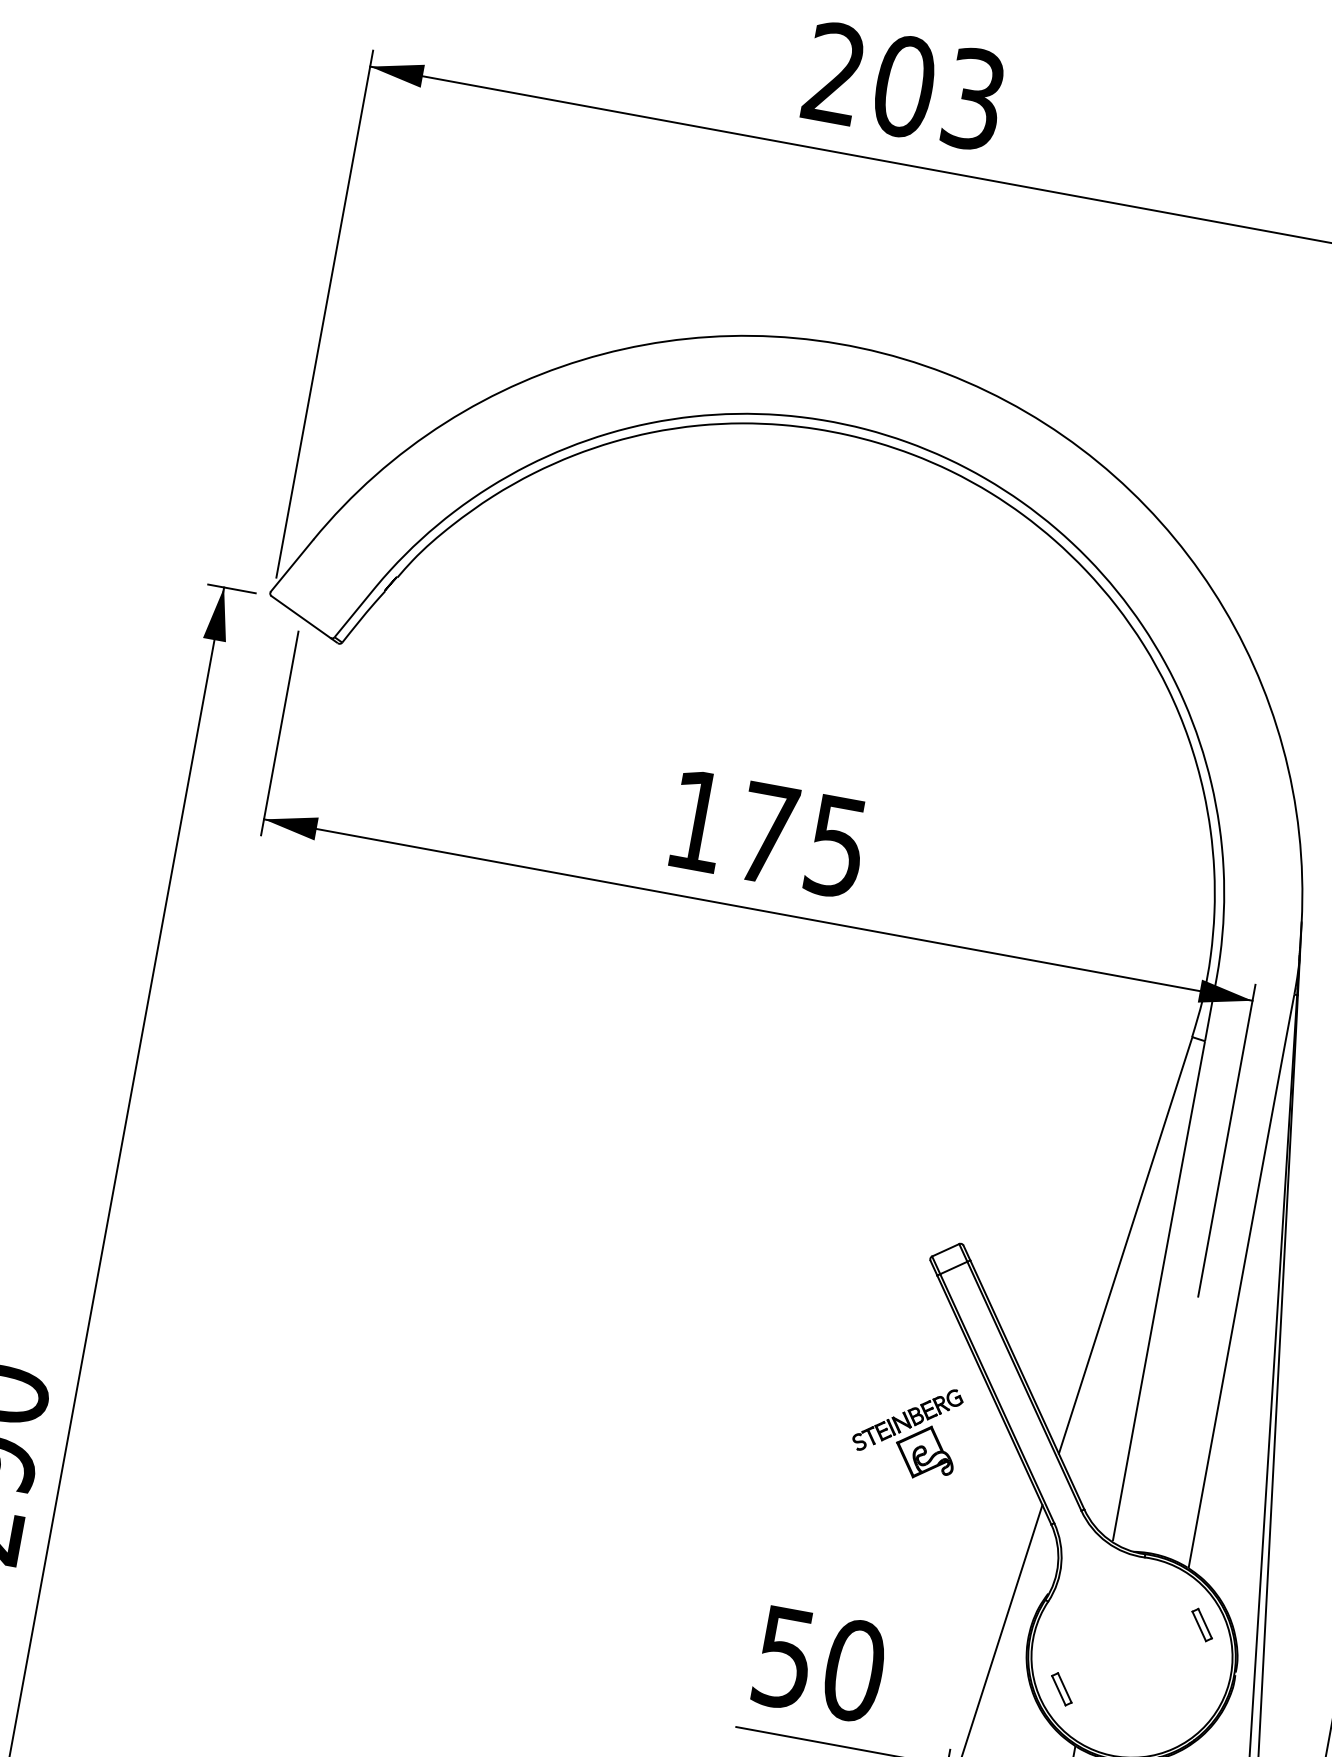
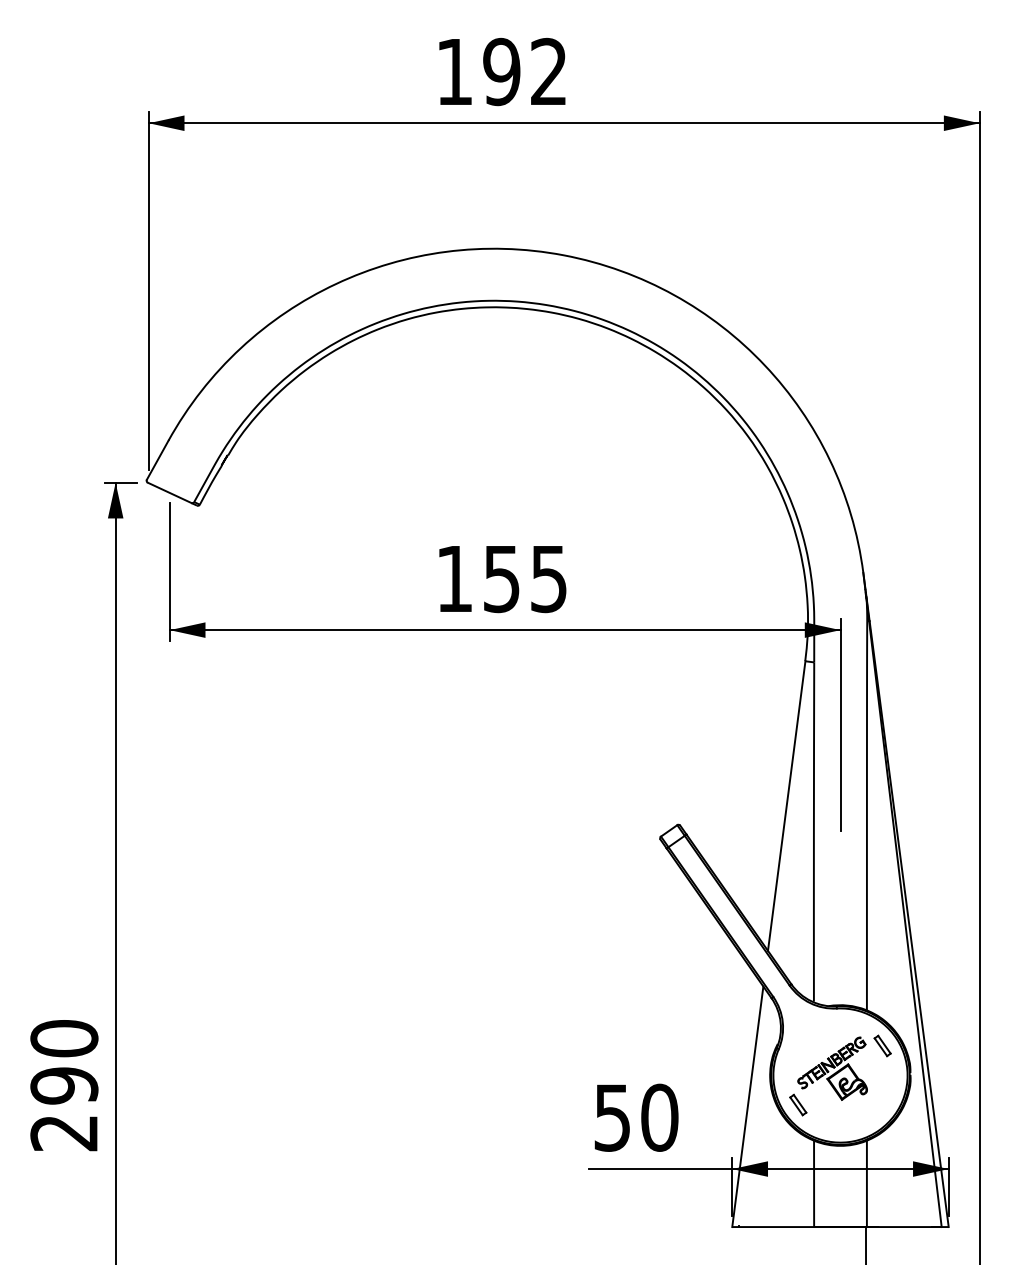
text: (903, 85) -> (501, 71), 203 -> 192
text: (766, 834) -> (501, 579), 175 -> 155
part: (907, 1428) -> (832, 1068), moved

